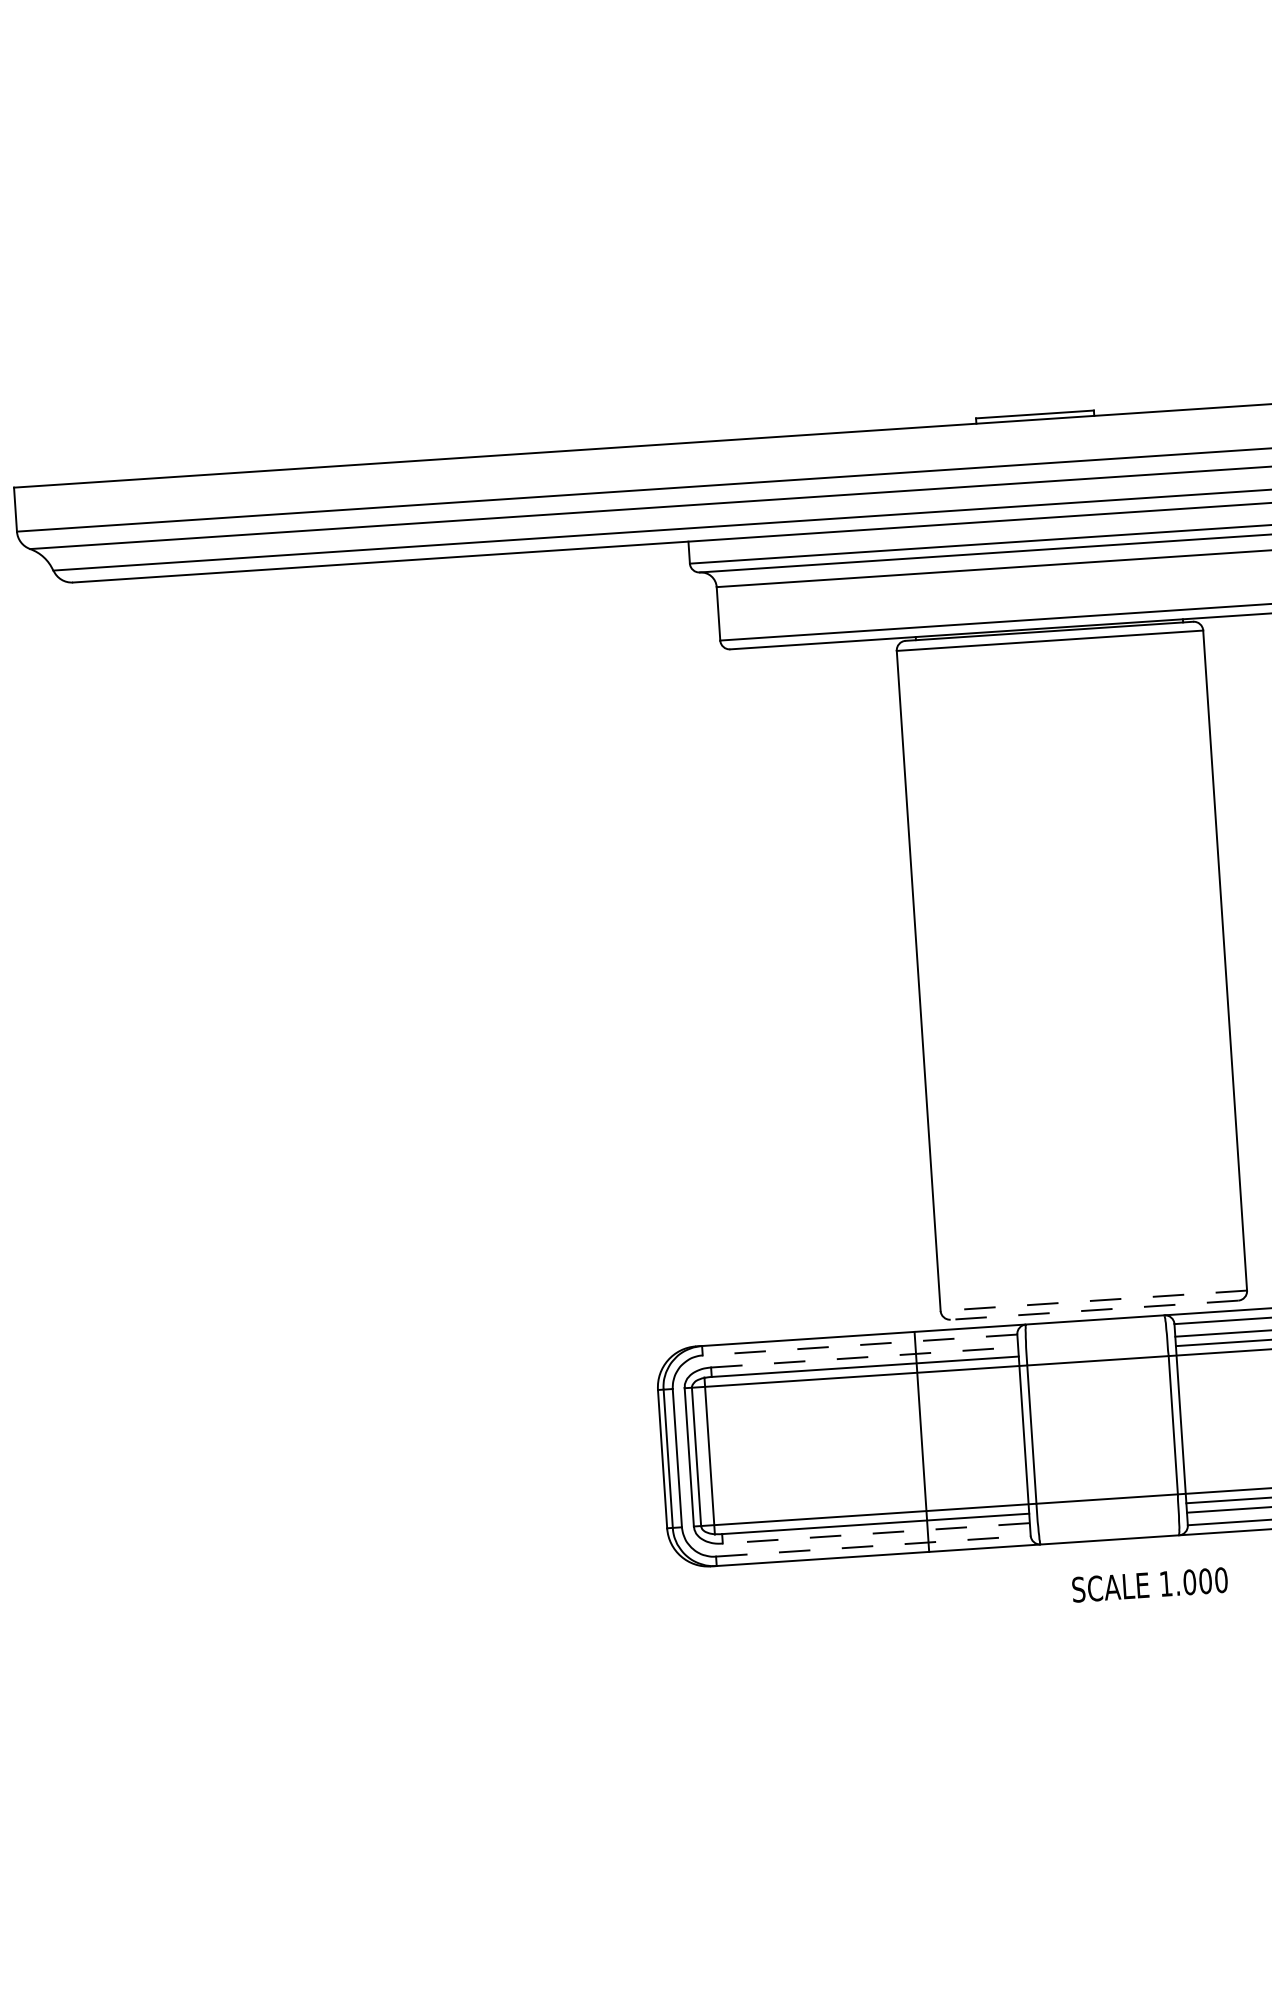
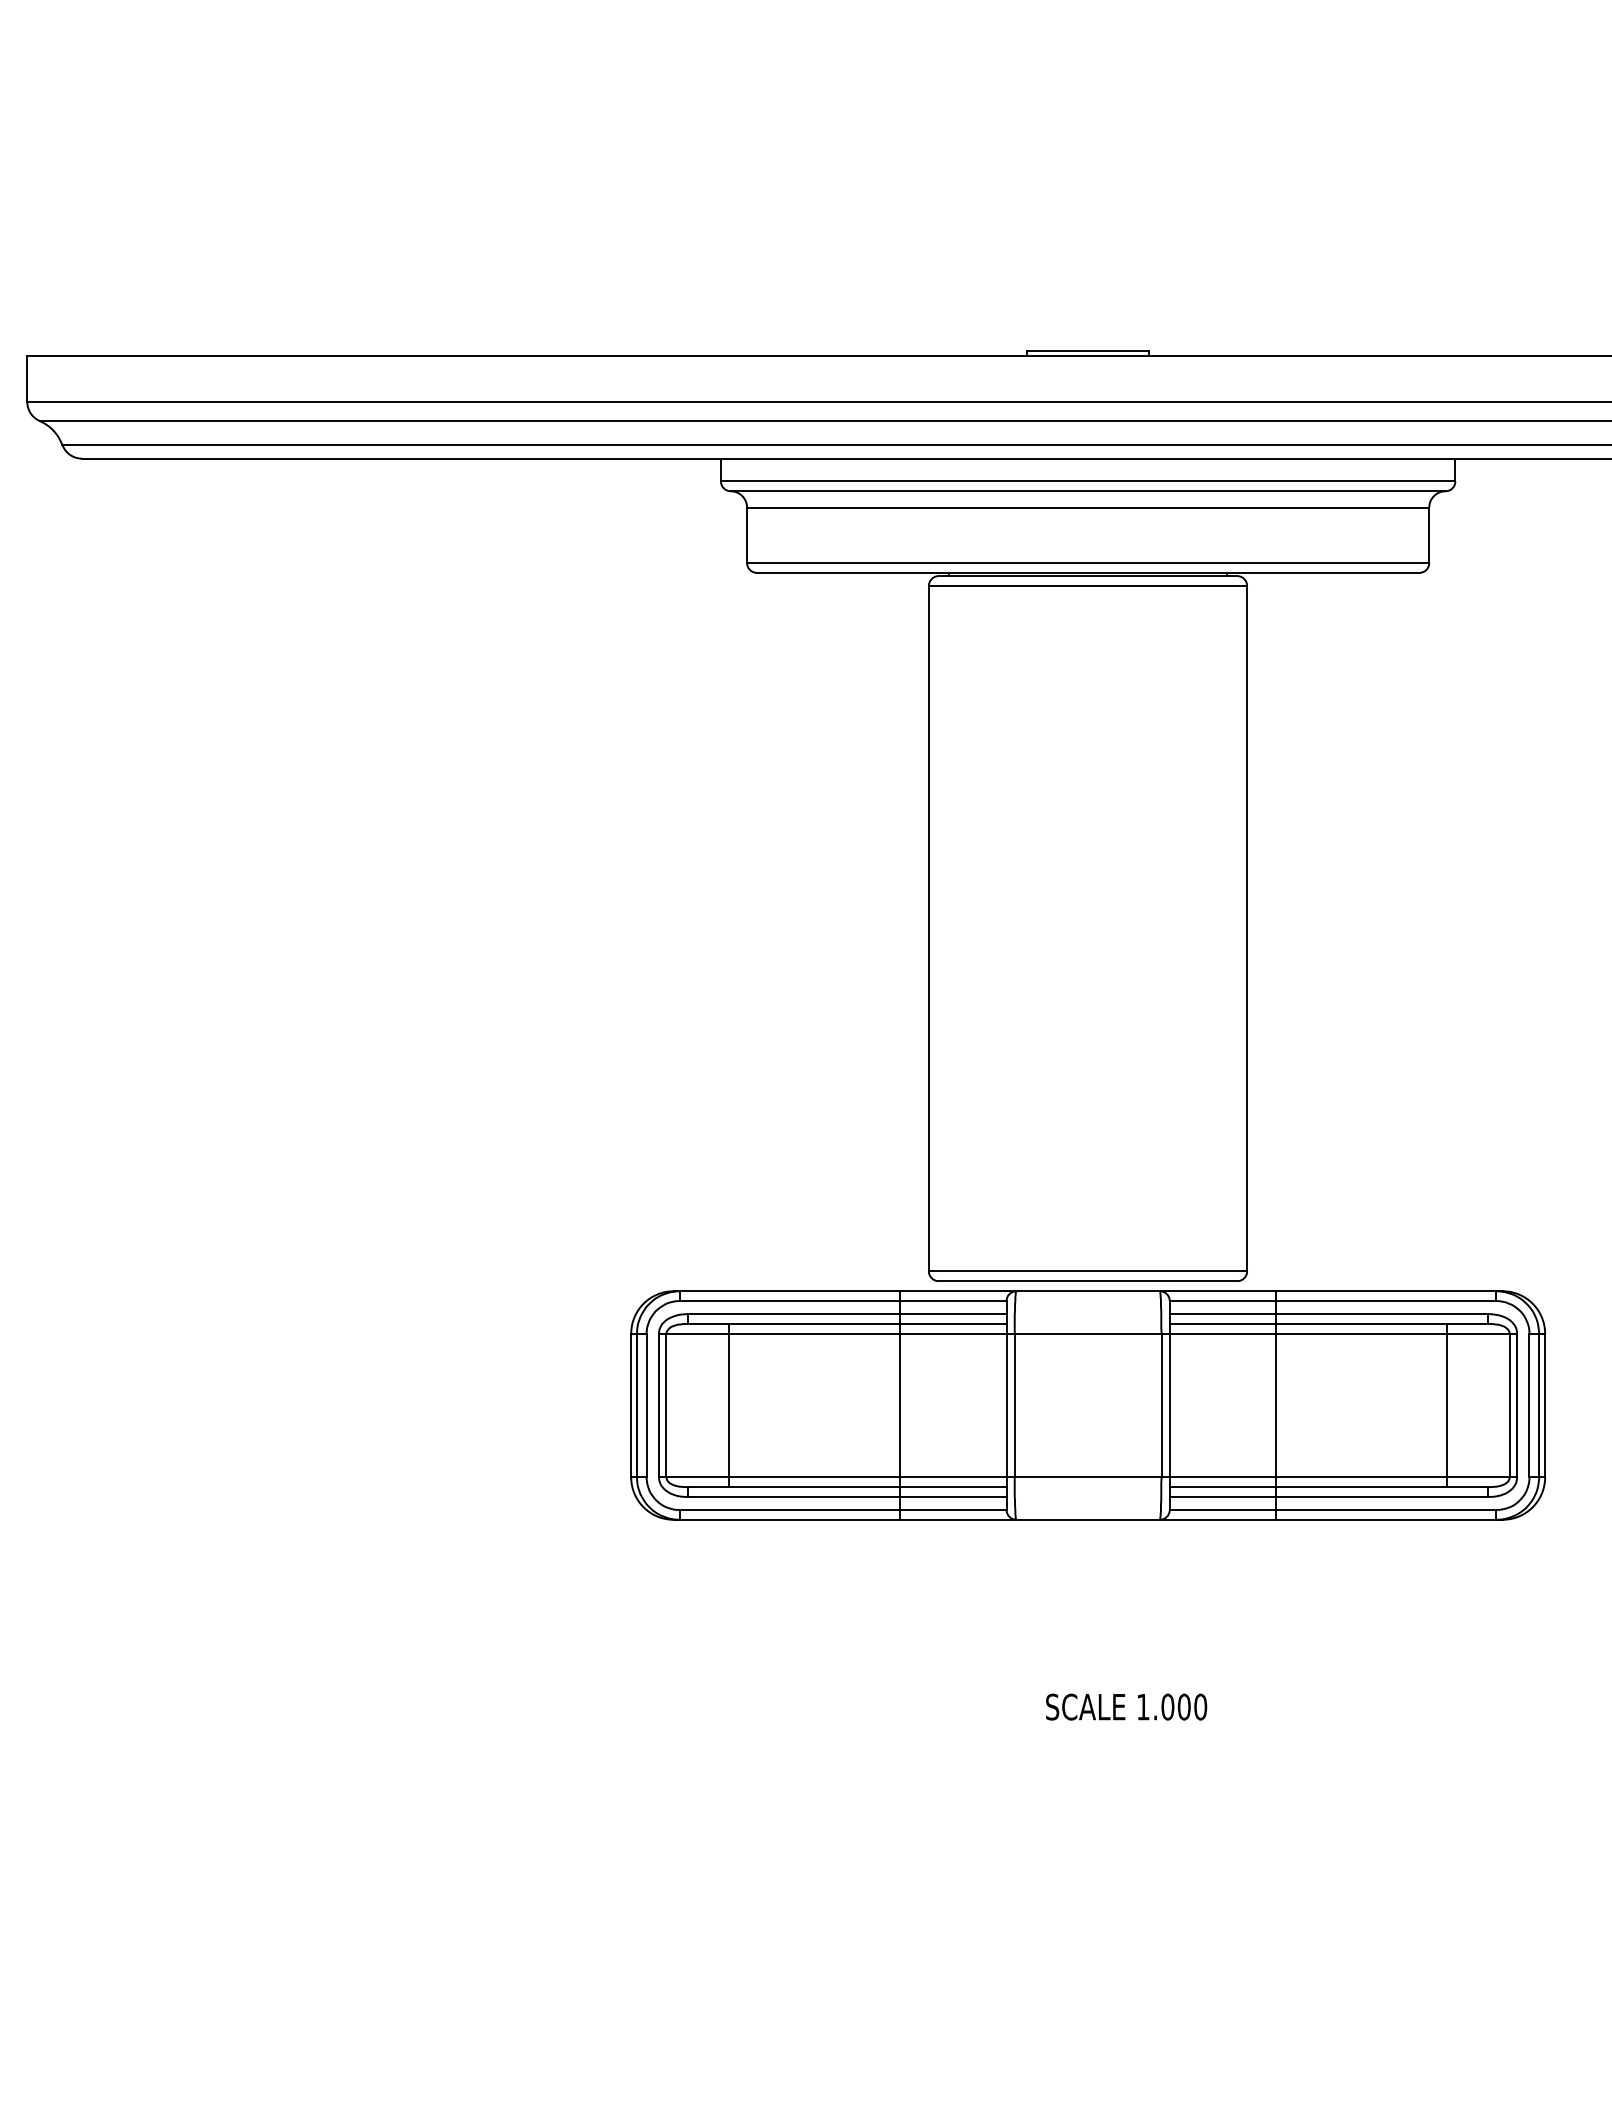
line: (1093, 1300) -> (1087, 1271), dashed -> solid
line: (1094, 1310) -> (1087, 1281), dashed -> solid
line: (859, 1345) -> (842, 1301), dashed -> solid
line: (865, 1357) -> (847, 1314), dashed -> solid
line: (710, 1455) -> (729, 1405), moved
line: (875, 1532) -> (846, 1496), dashed -> solid
line: (873, 1545) -> (843, 1509), dashed -> solid
text: (1149, 1584) -> (1126, 1706), moved

